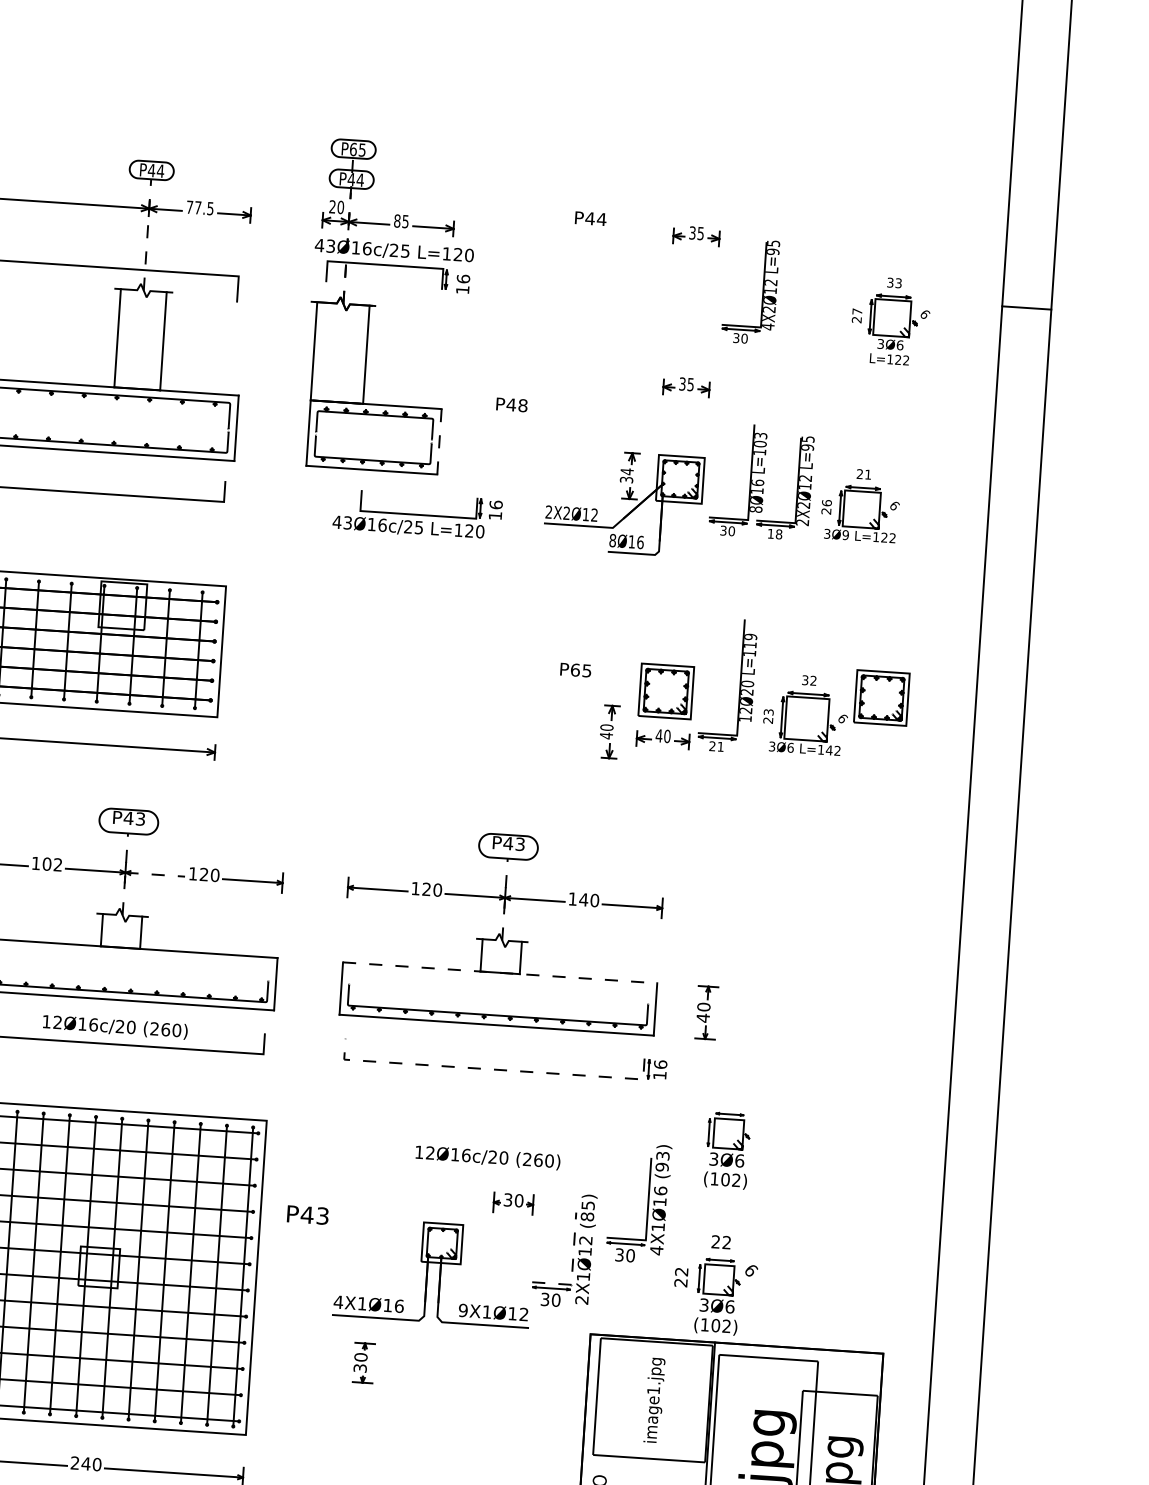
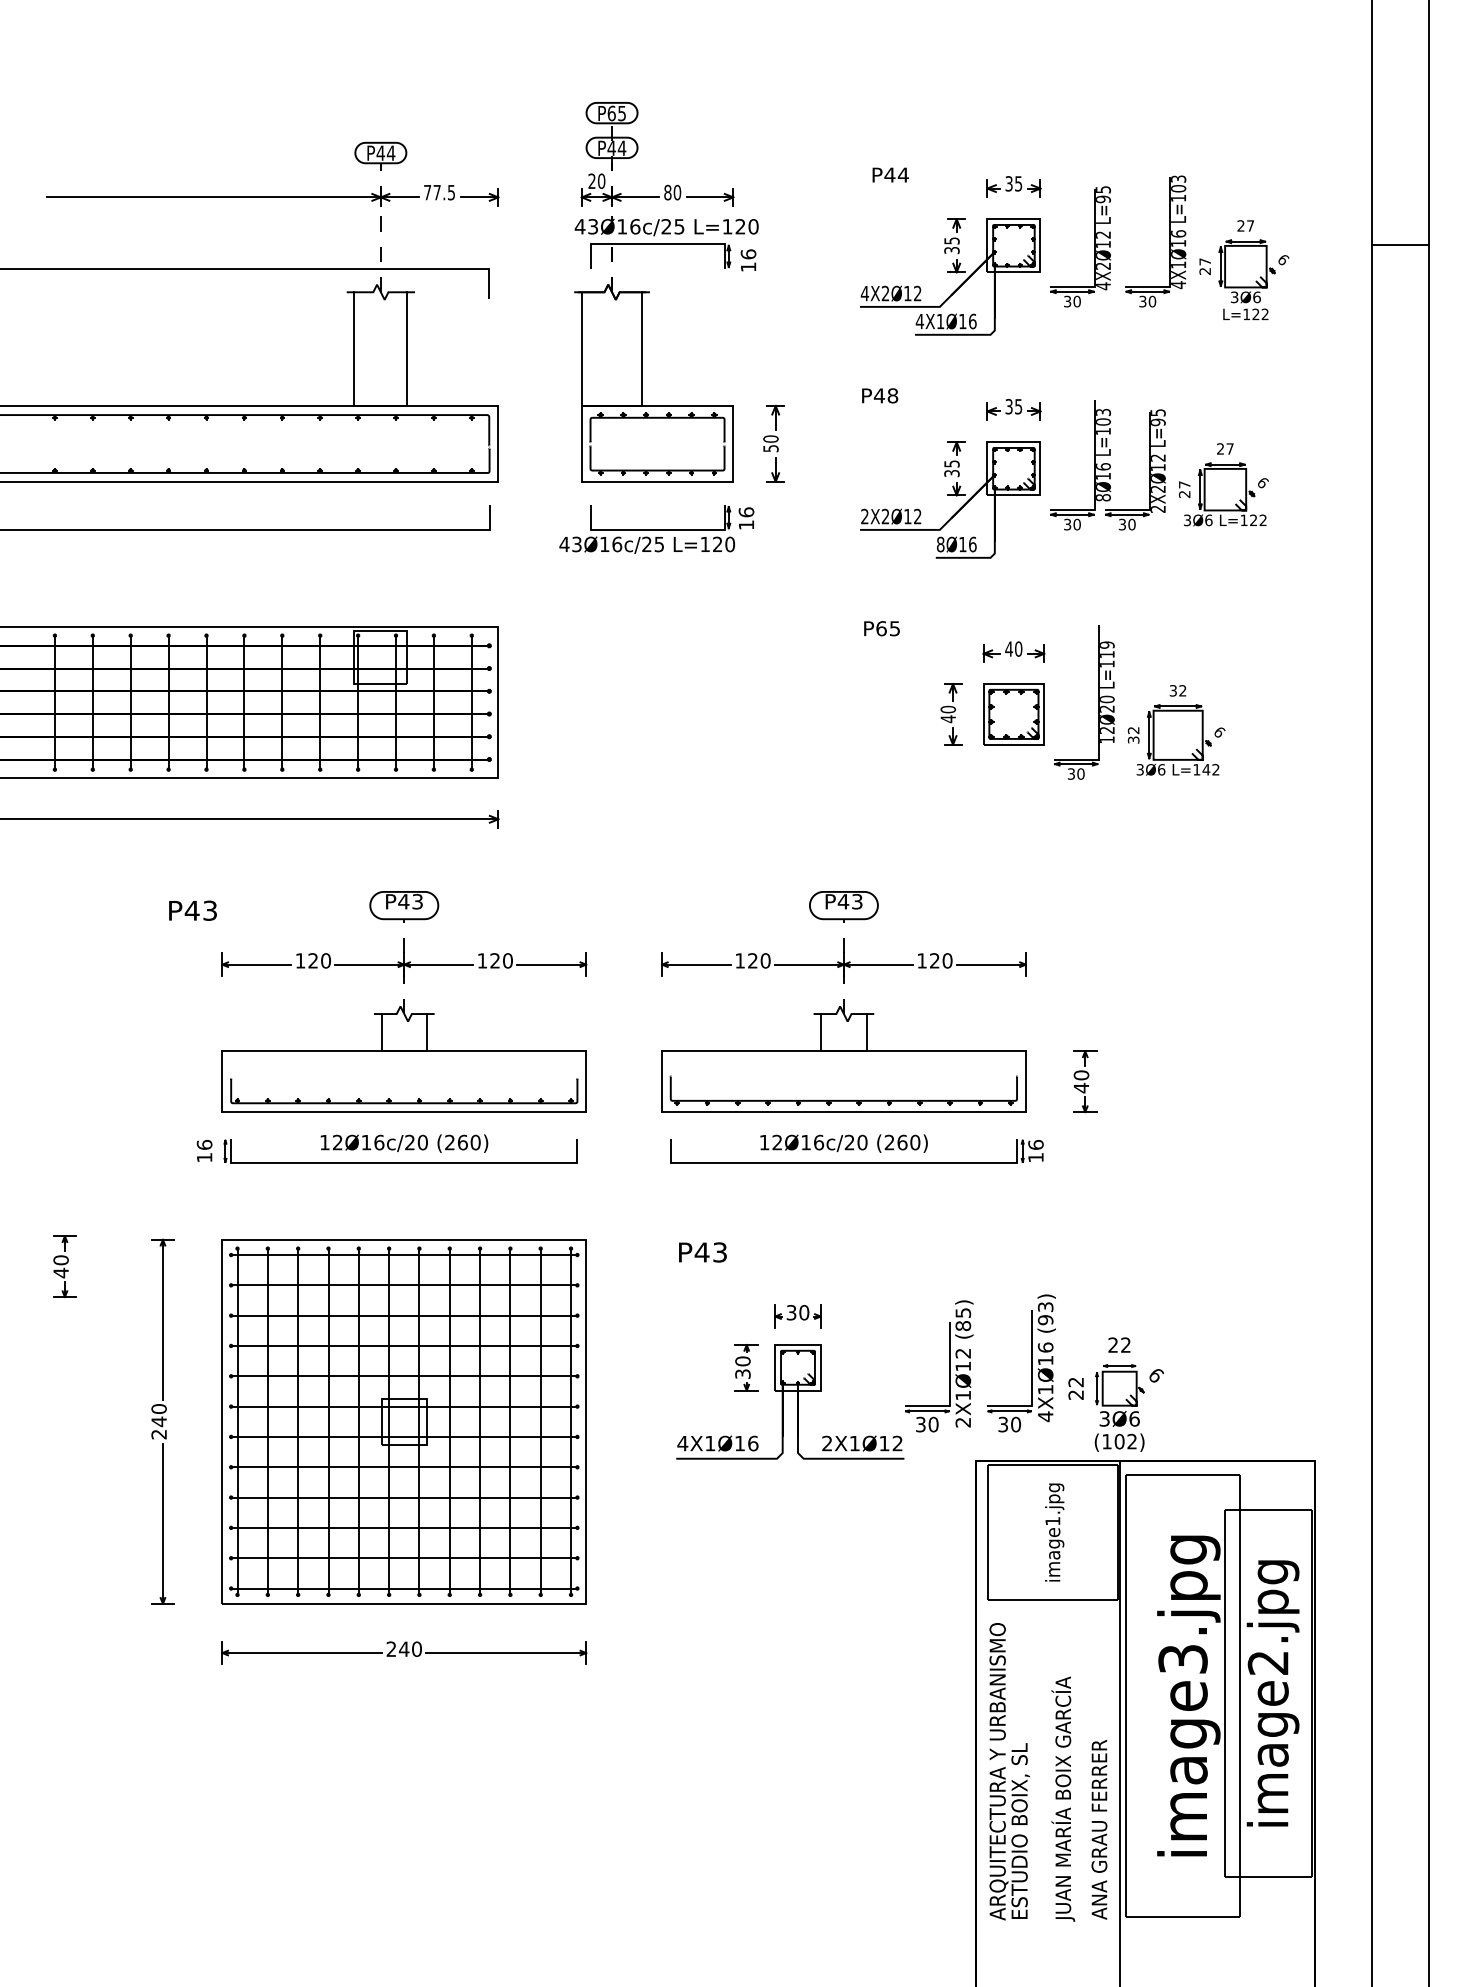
text: (405, 221) -> (677, 192), 85 -> 80
text: (894, 282) -> (1245, 225), 33 -> 27
part: (827, 292) -> (1169, 241), added
part: (636, 309) -> (950, 276), added
part: (686, 386) -> (1013, 409), moved
text: (512, 404) -> (880, 395), moved
line: (439, 441) -> (733, 443), dashed -> solid
part: (474, 443) -> (773, 443), added
text: (626, 471) -> (951, 463), 34 -> 35
text: (867, 474) -> (1229, 448), 21 -> 27
text: (826, 502) -> (1184, 484), 26 -> 27
part: (417, 514) -> (656, 529), moved
text: (774, 533) -> (1126, 524), 18 -> 30
text: (845, 535) -> (1208, 520), 3Ø9 -> 3Ø6
text: (575, 669) -> (881, 628), moved
part: (881, 698) -> (1262, 705), removed
text: (768, 716) -> (1133, 735), 23 -> 32
part: (609, 732) -> (951, 714), moved
part: (662, 738) -> (1013, 651), moved
text: (716, 746) -> (1075, 773), 21 -> 30
text: (52, 864) -> (319, 960), 102 -> 120
line: (155, 874) -> (438, 964), dashed -> solid
text: (583, 899) -> (934, 960), 140 -> 120
line: (499, 972) -> (843, 1051), dashed -> solid
line: (493, 1069) -> (843, 1163), dashed -> solid
part: (727, 1150) -> (1119, 1238), removed
text: (487, 1157) -> (843, 1143), moved
part: (513, 1203) -> (797, 1316), moved
part: (647, 1203) -> (1031, 1363), moved
text: (307, 1215) -> (702, 1252), moved
line: (572, 1268) -> (950, 1386), dashed -> solid
text: (463, 1310) -> (827, 1443), 9X1Ø12 -> 2X1Ø12
part: (363, 1362) -> (746, 1367), moved

